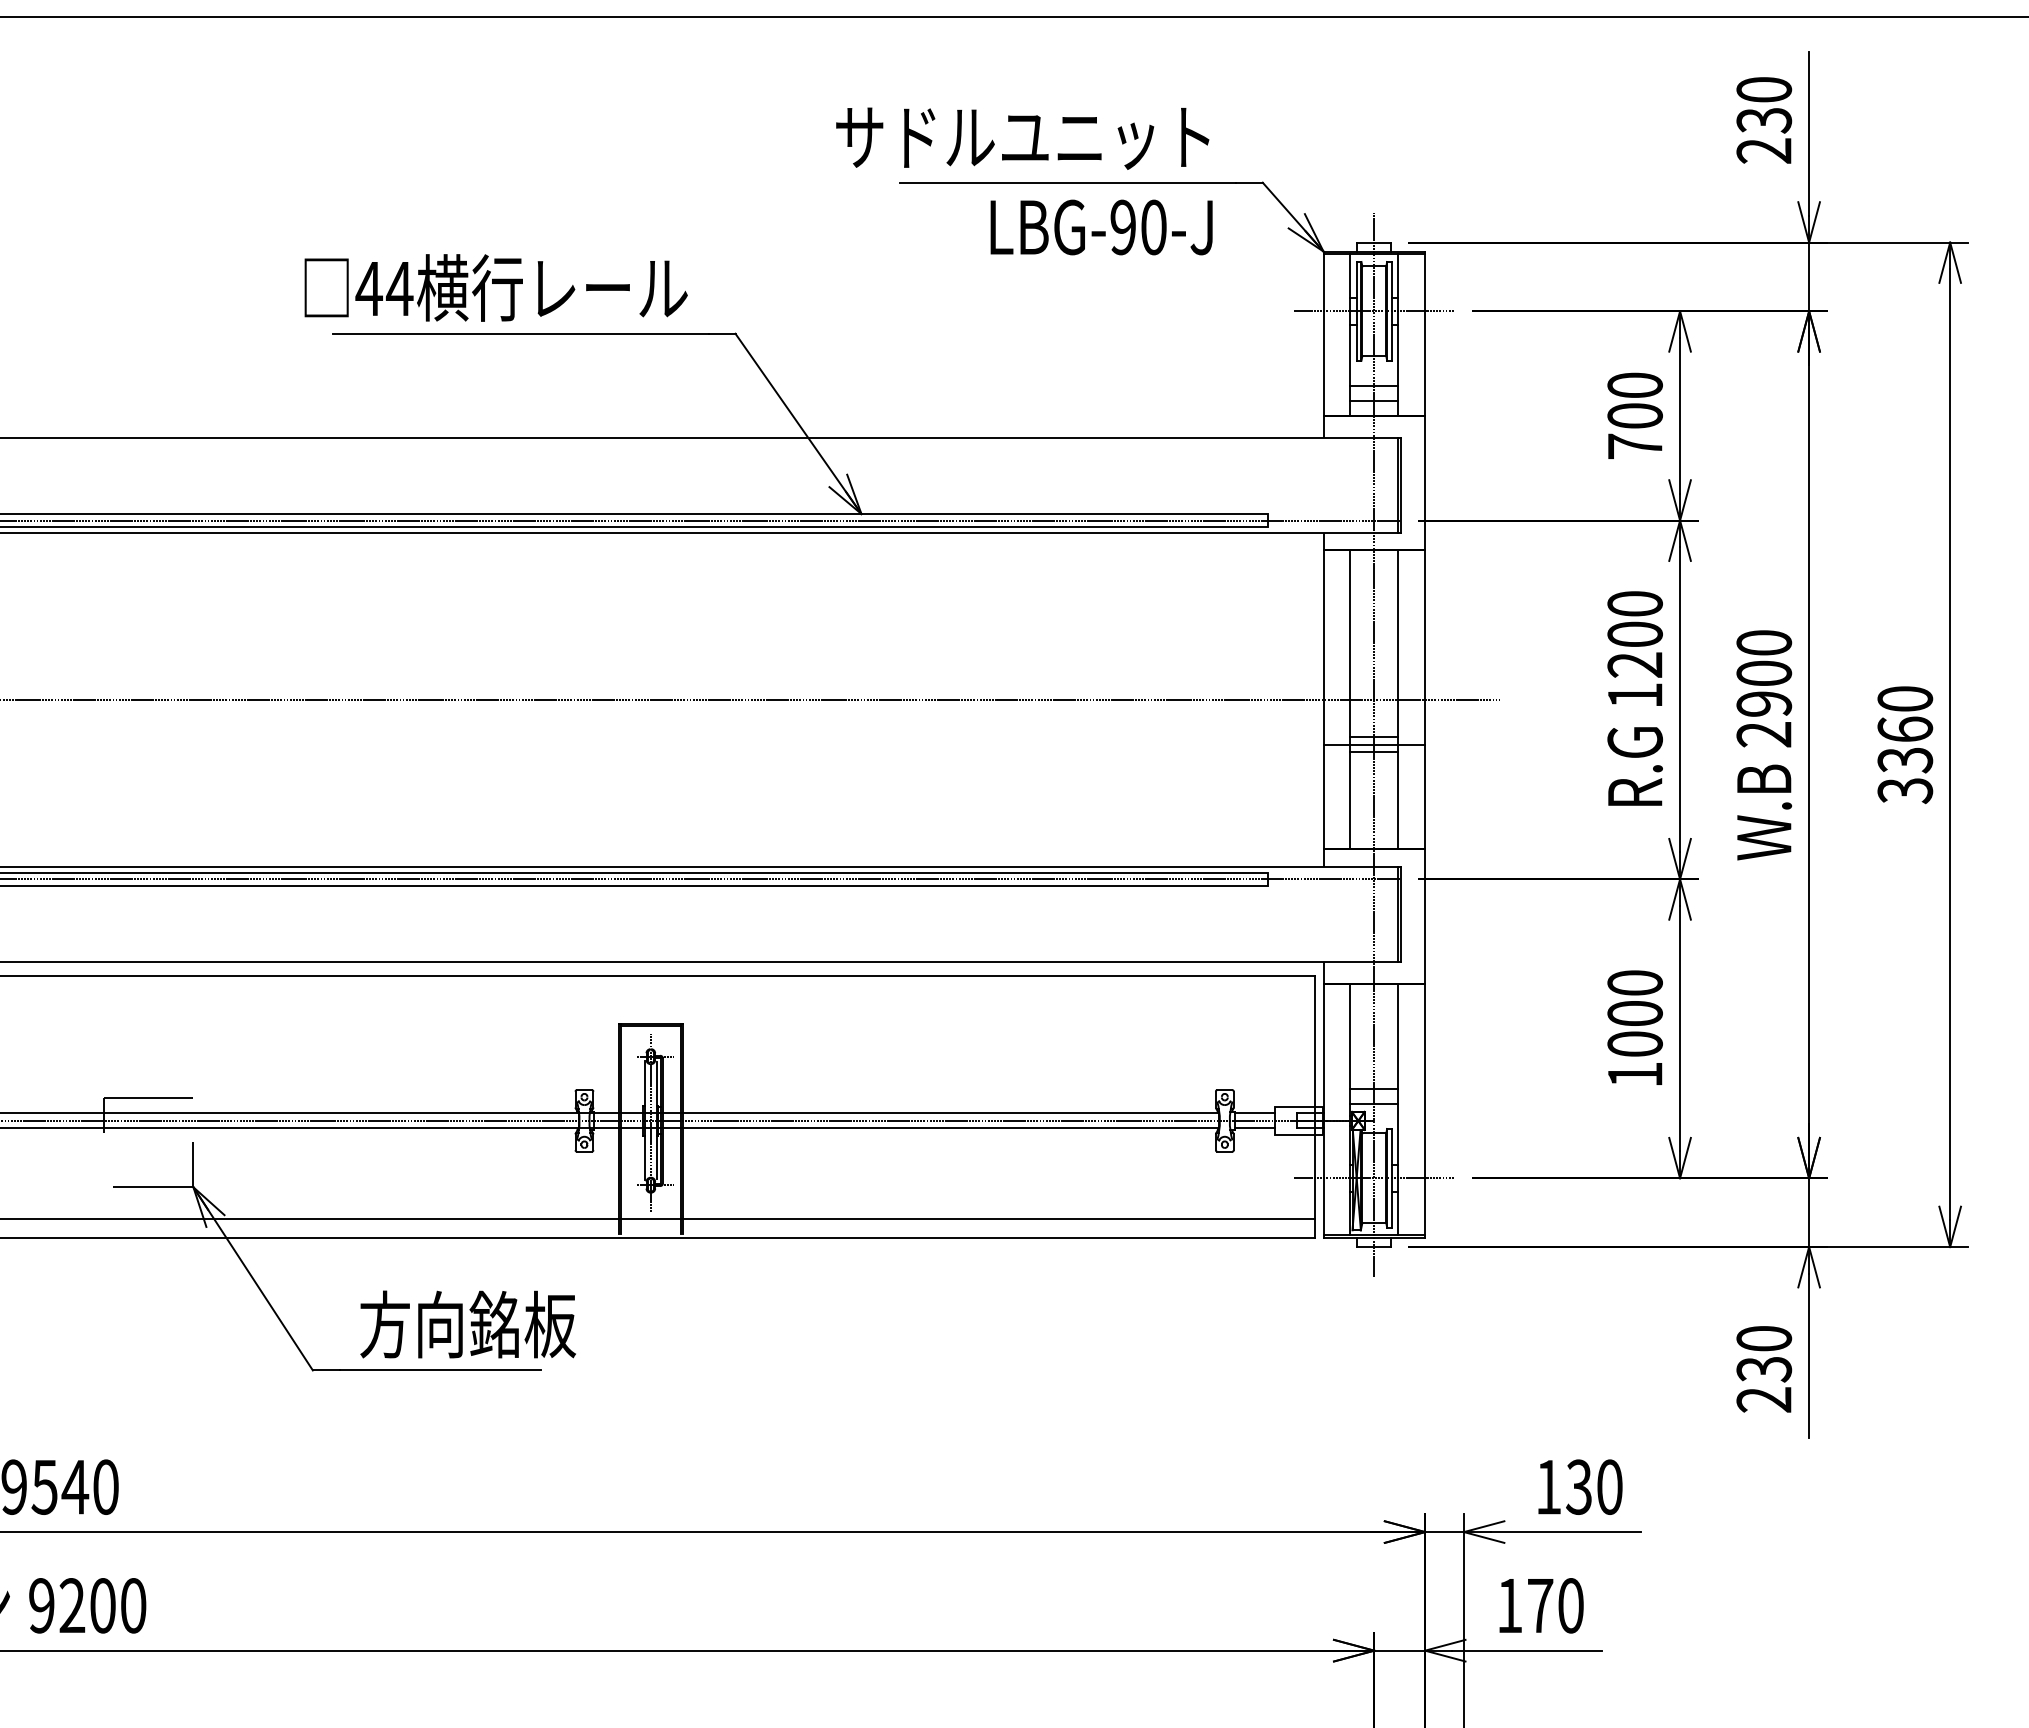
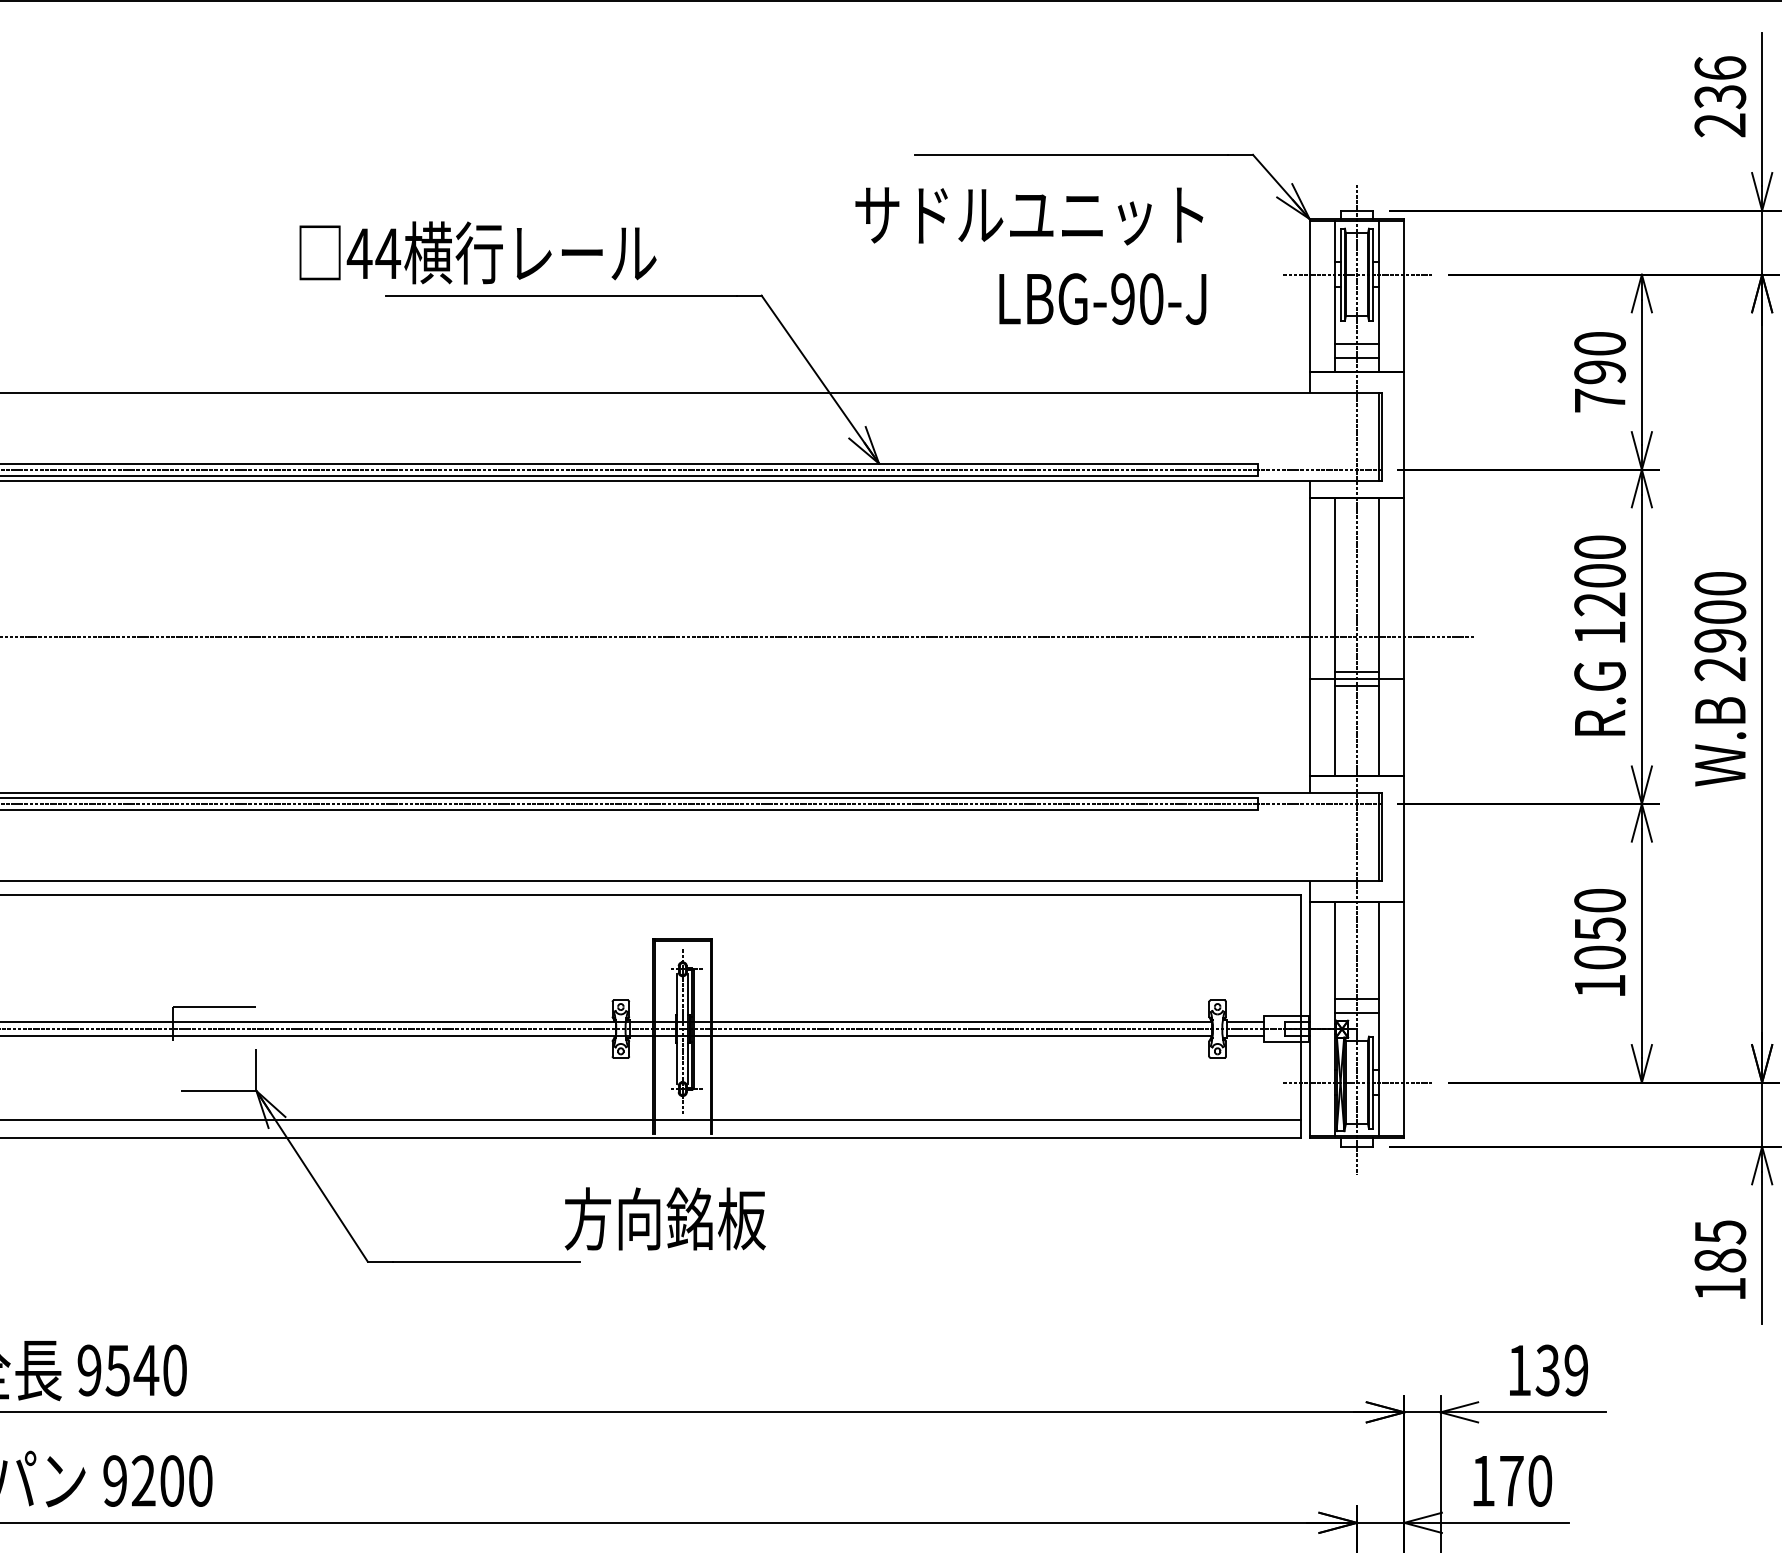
text: (1764, 89) -> (1720, 68), 230 -> 236
text: (1024, 181) -> (1030, 256), moved
text: (495, 287) -> (477, 252), moved
text: (1634, 415) -> (1599, 371), 700 -> 790
text: (1634, 1014) -> (1599, 930), 1000 -> 1050
text: (467, 1324) -> (664, 1218), moved
text: (1764, 1369) -> (1720, 1260), 230 -> 185
text: (1609, 1486) -> (1576, 1369), 130 -> 139

